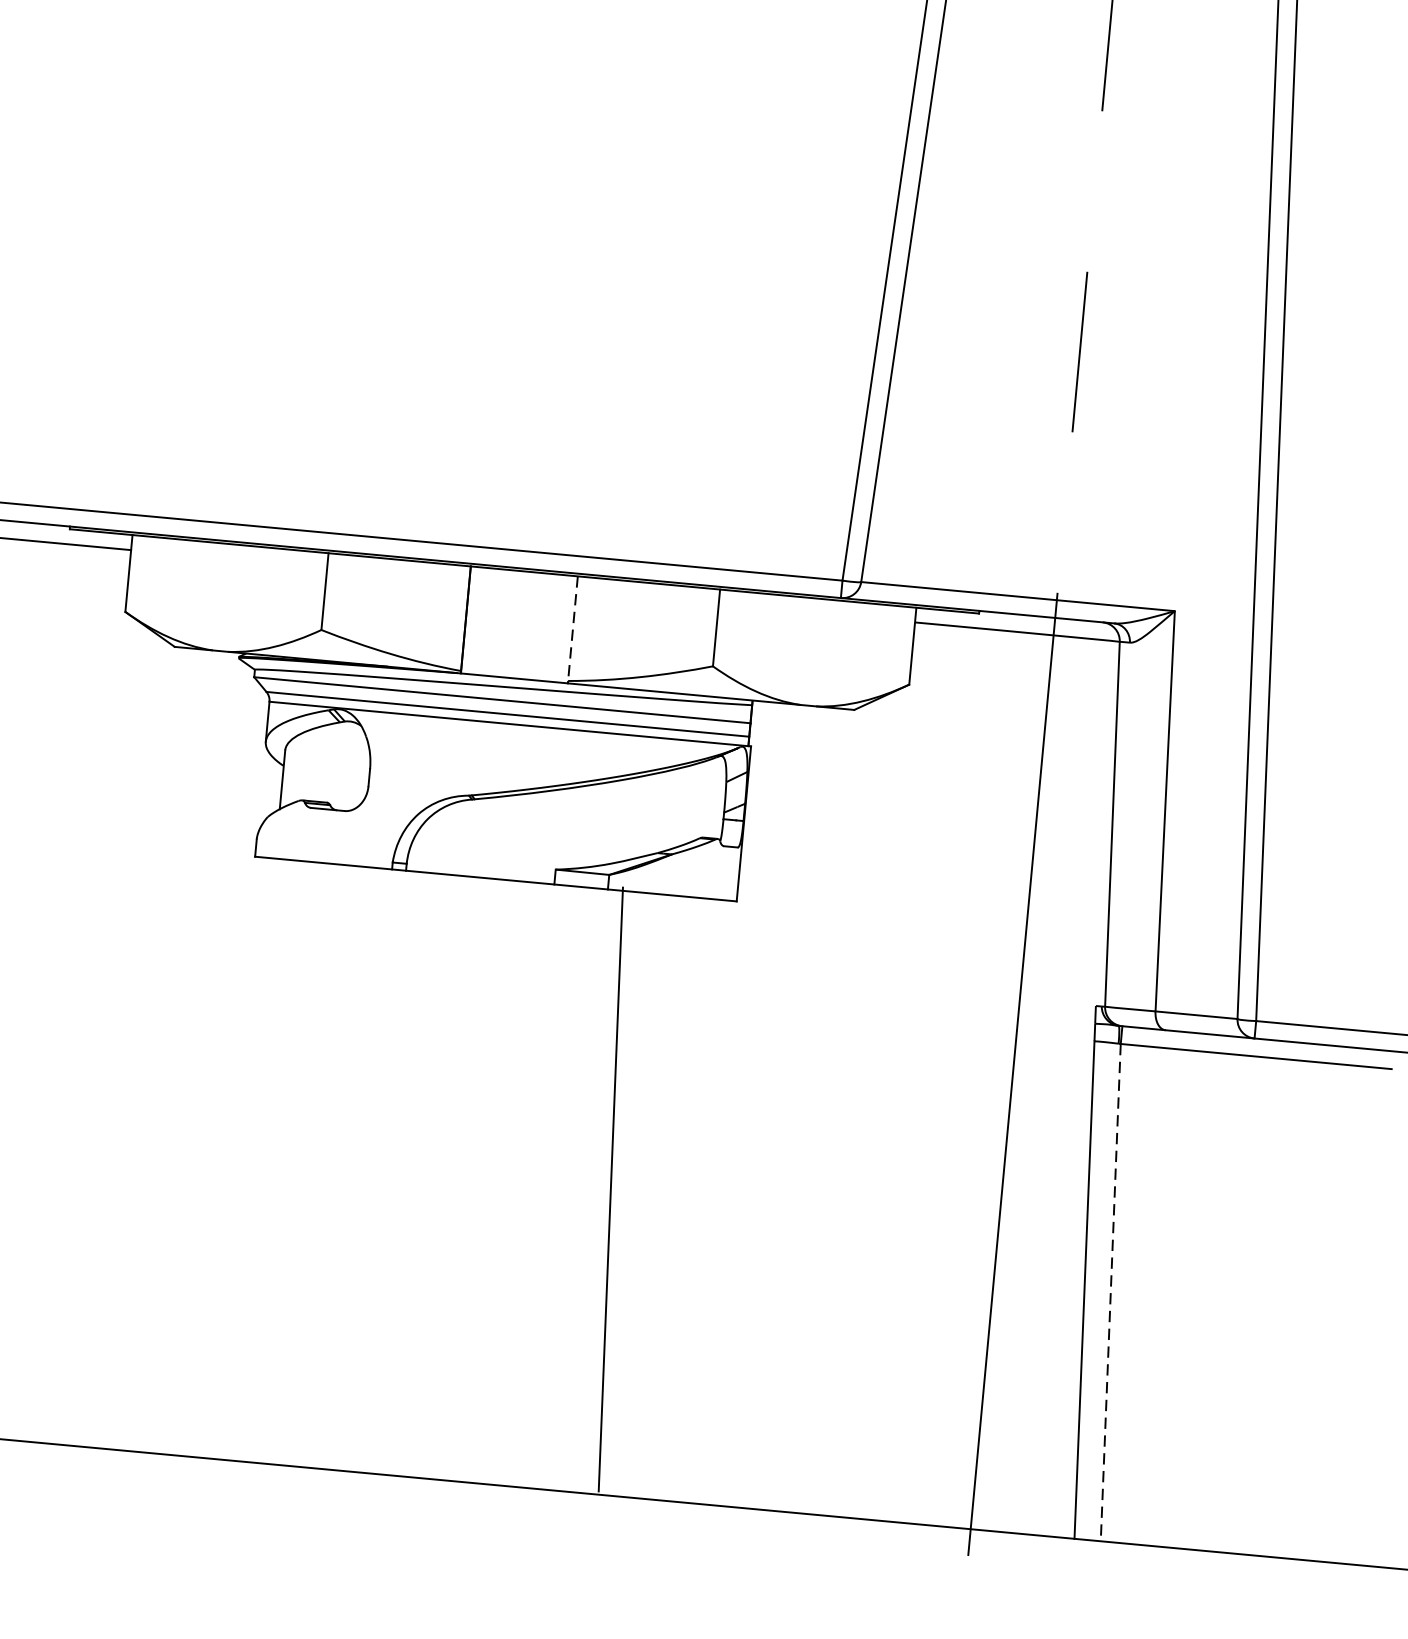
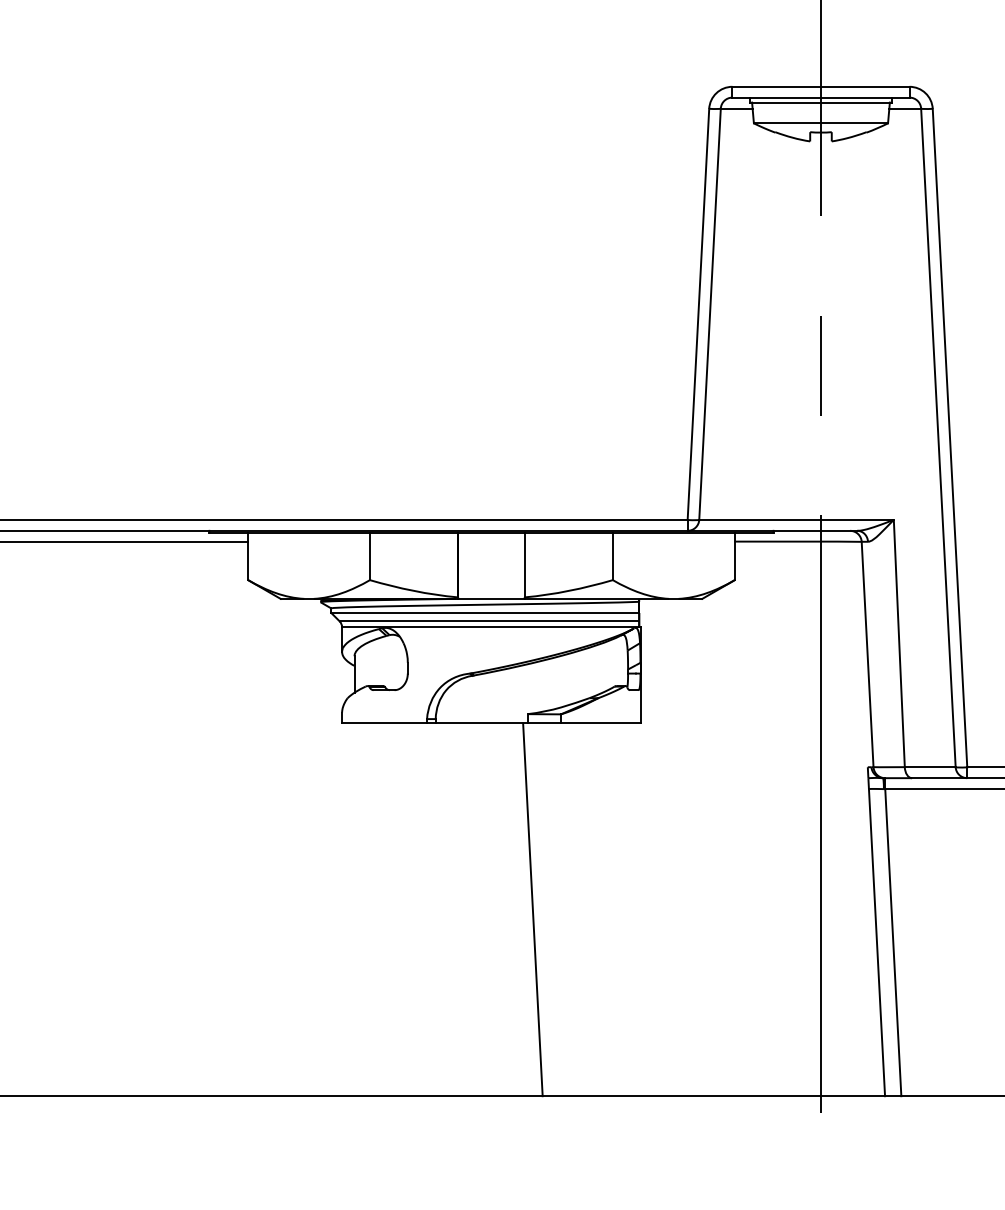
line: (572, 629) -> (524, 565), dashed -> solid
line: (610, 1188) -> (532, 909), moved
line: (1111, 1292) -> (893, 942), dashed -> solid

